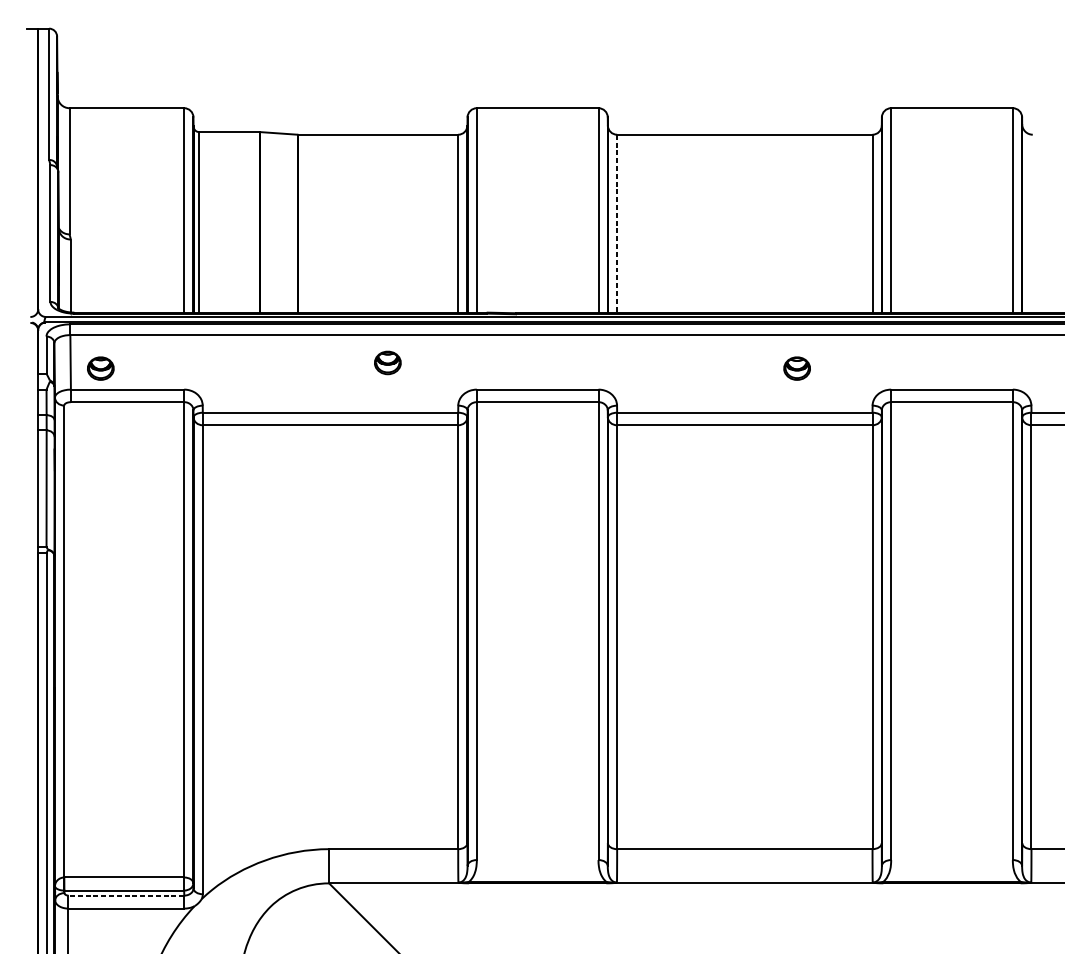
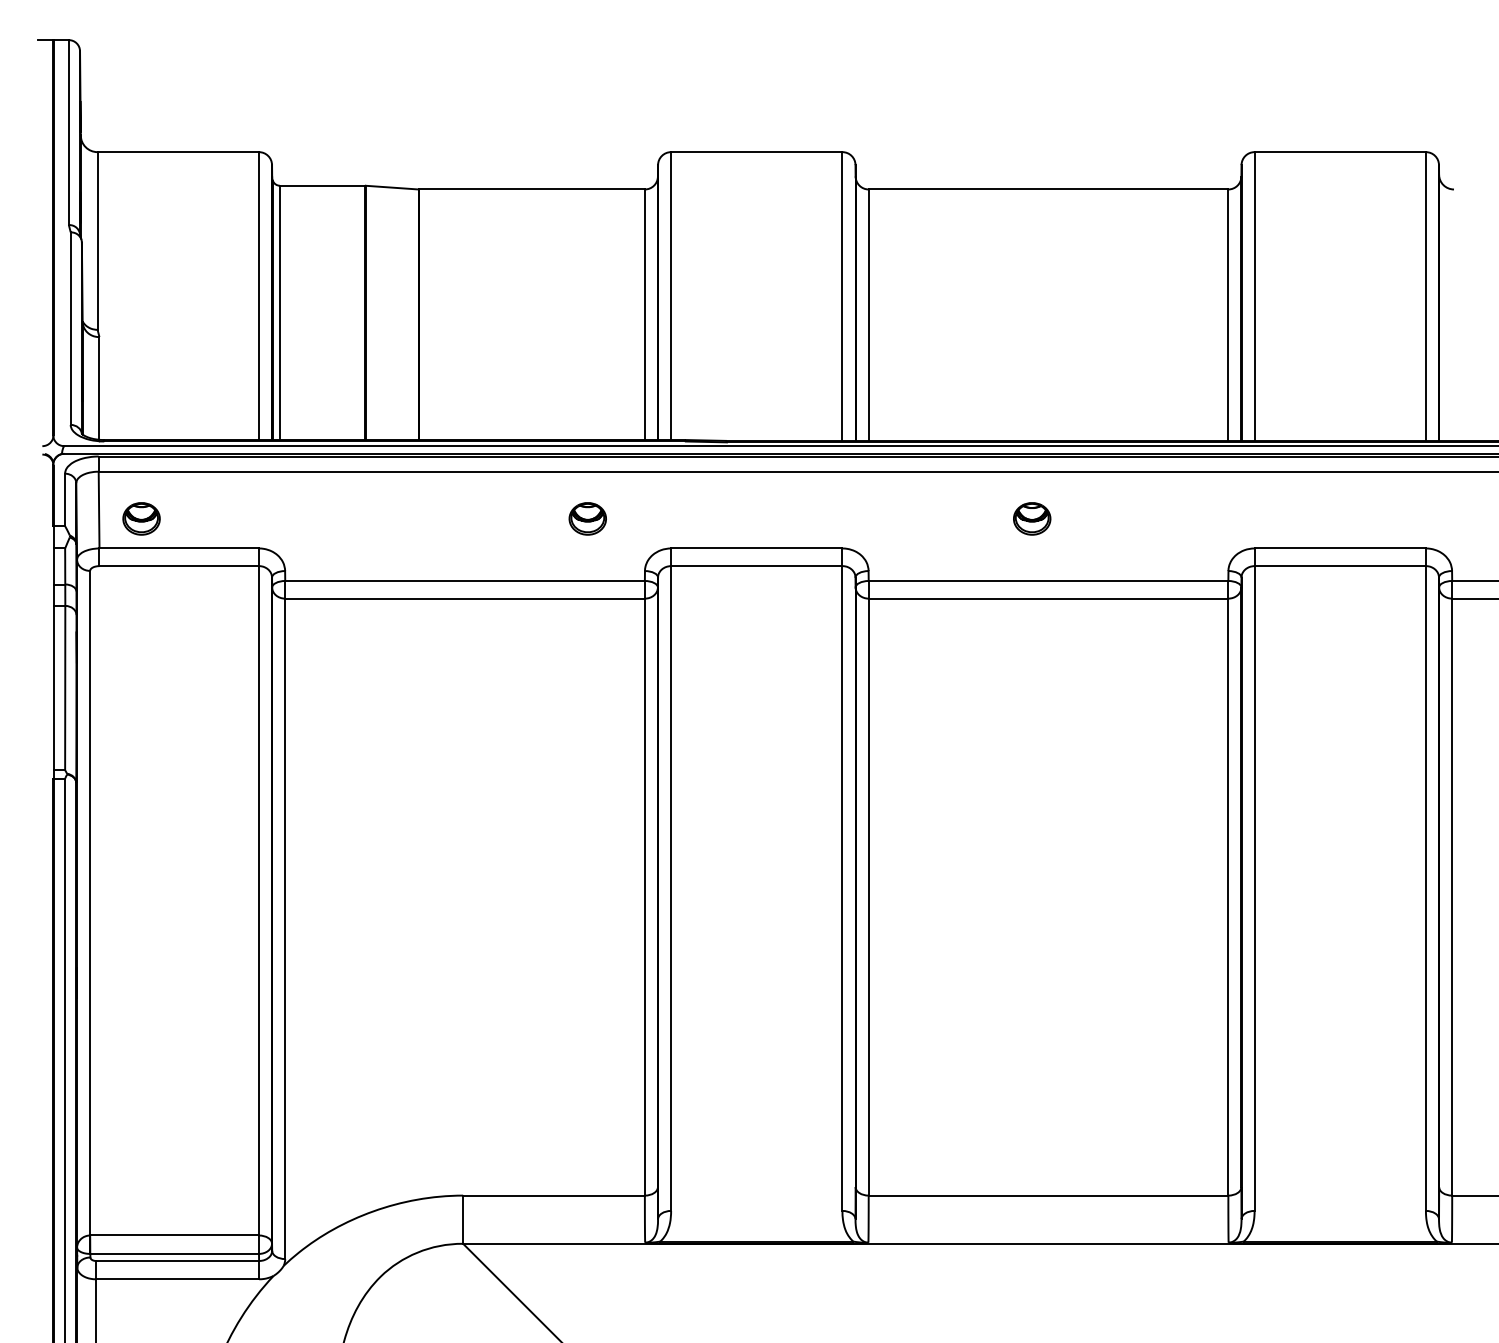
line: (617, 224) -> (868, 315), dashed -> solid
part: (387, 362) -> (587, 518), moved
part: (797, 368) -> (1032, 518), moved
line: (126, 895) -> (177, 1260), dashed -> solid

